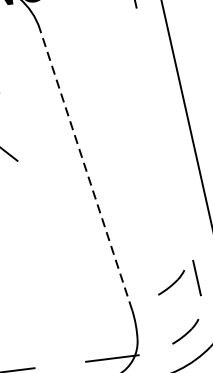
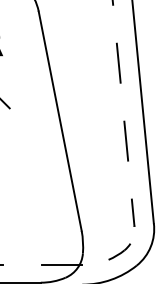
line: (153, 82) -> (118, 62), added
line: (86, 169) -> (60, 121), dashed -> solid
line: (176, 184) -> (126, 140), added
part: (171, 282) -> (113, 213), removed

